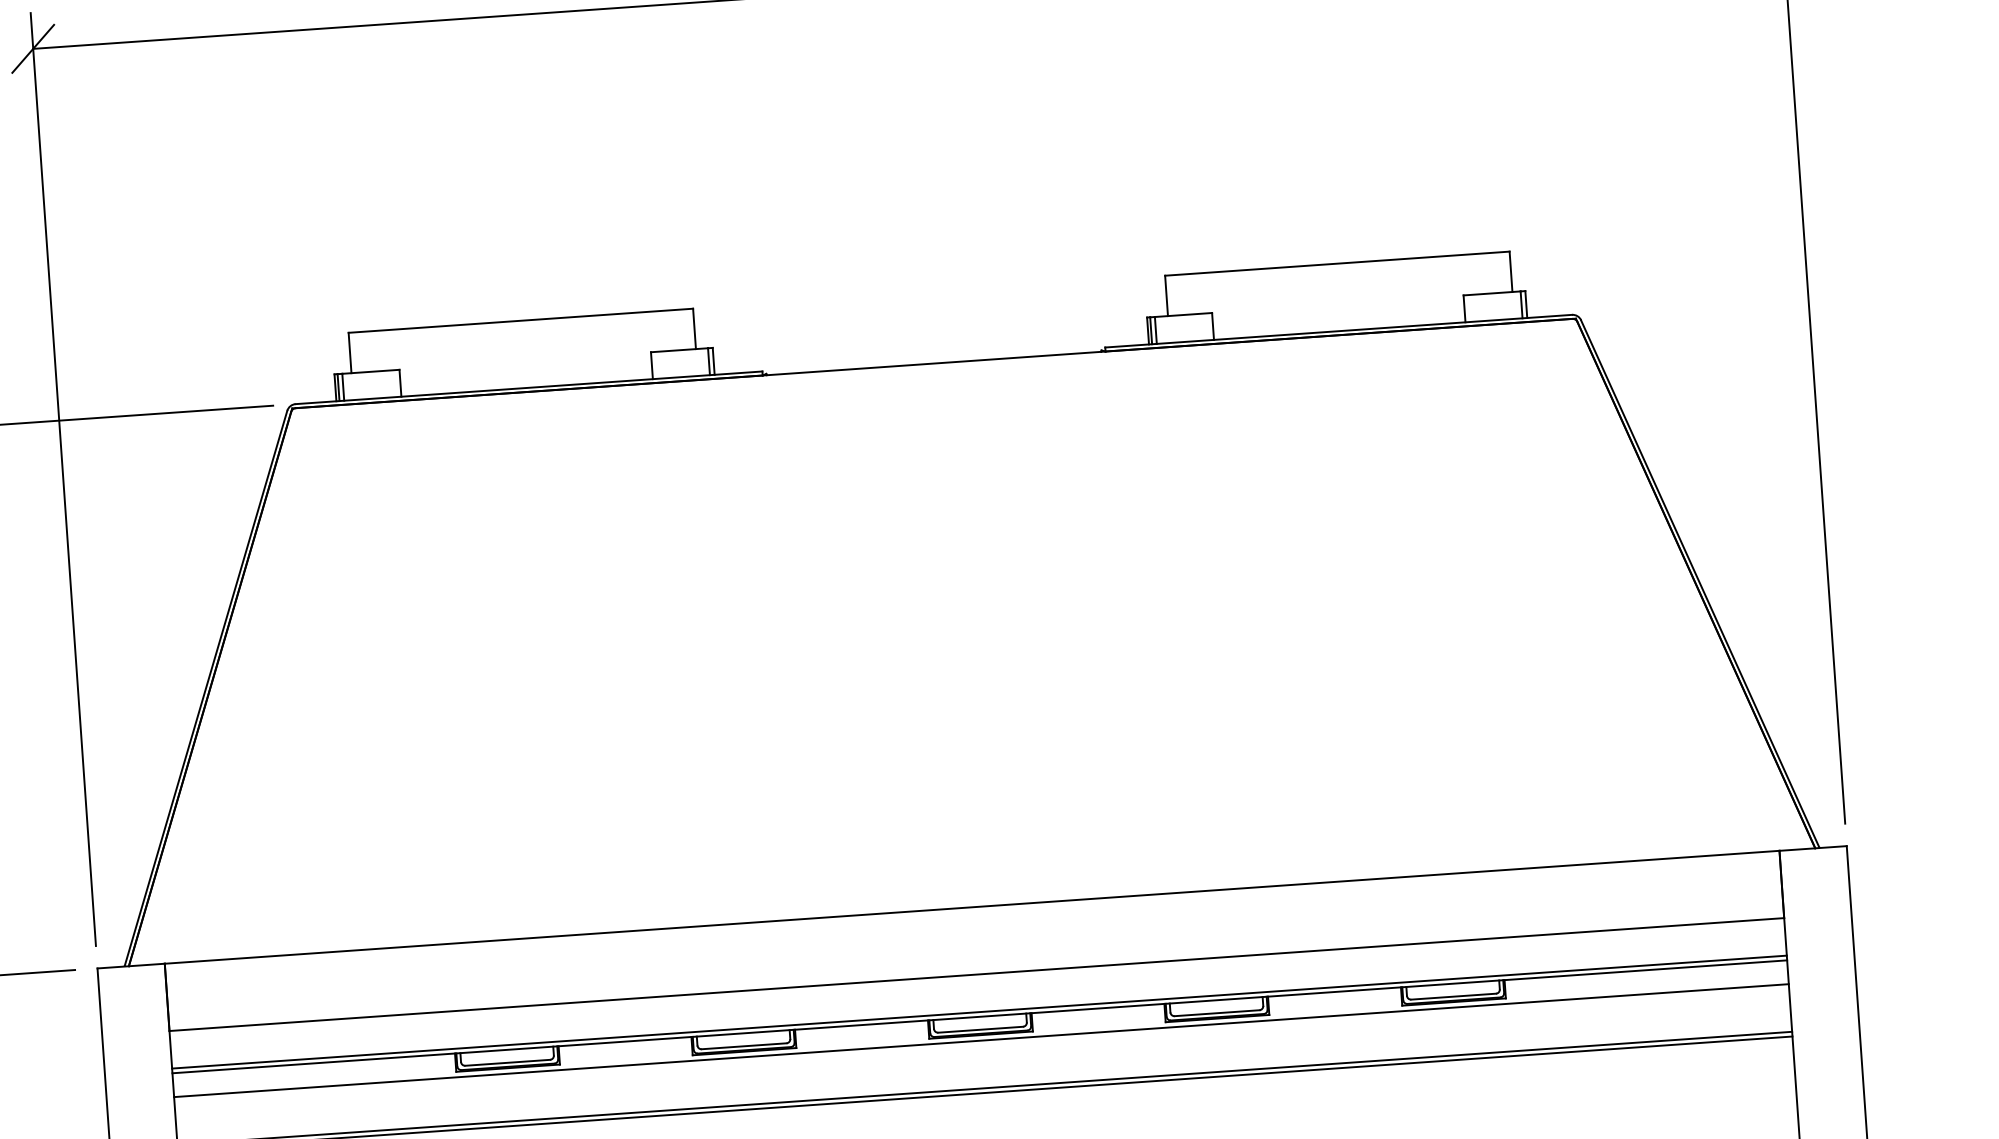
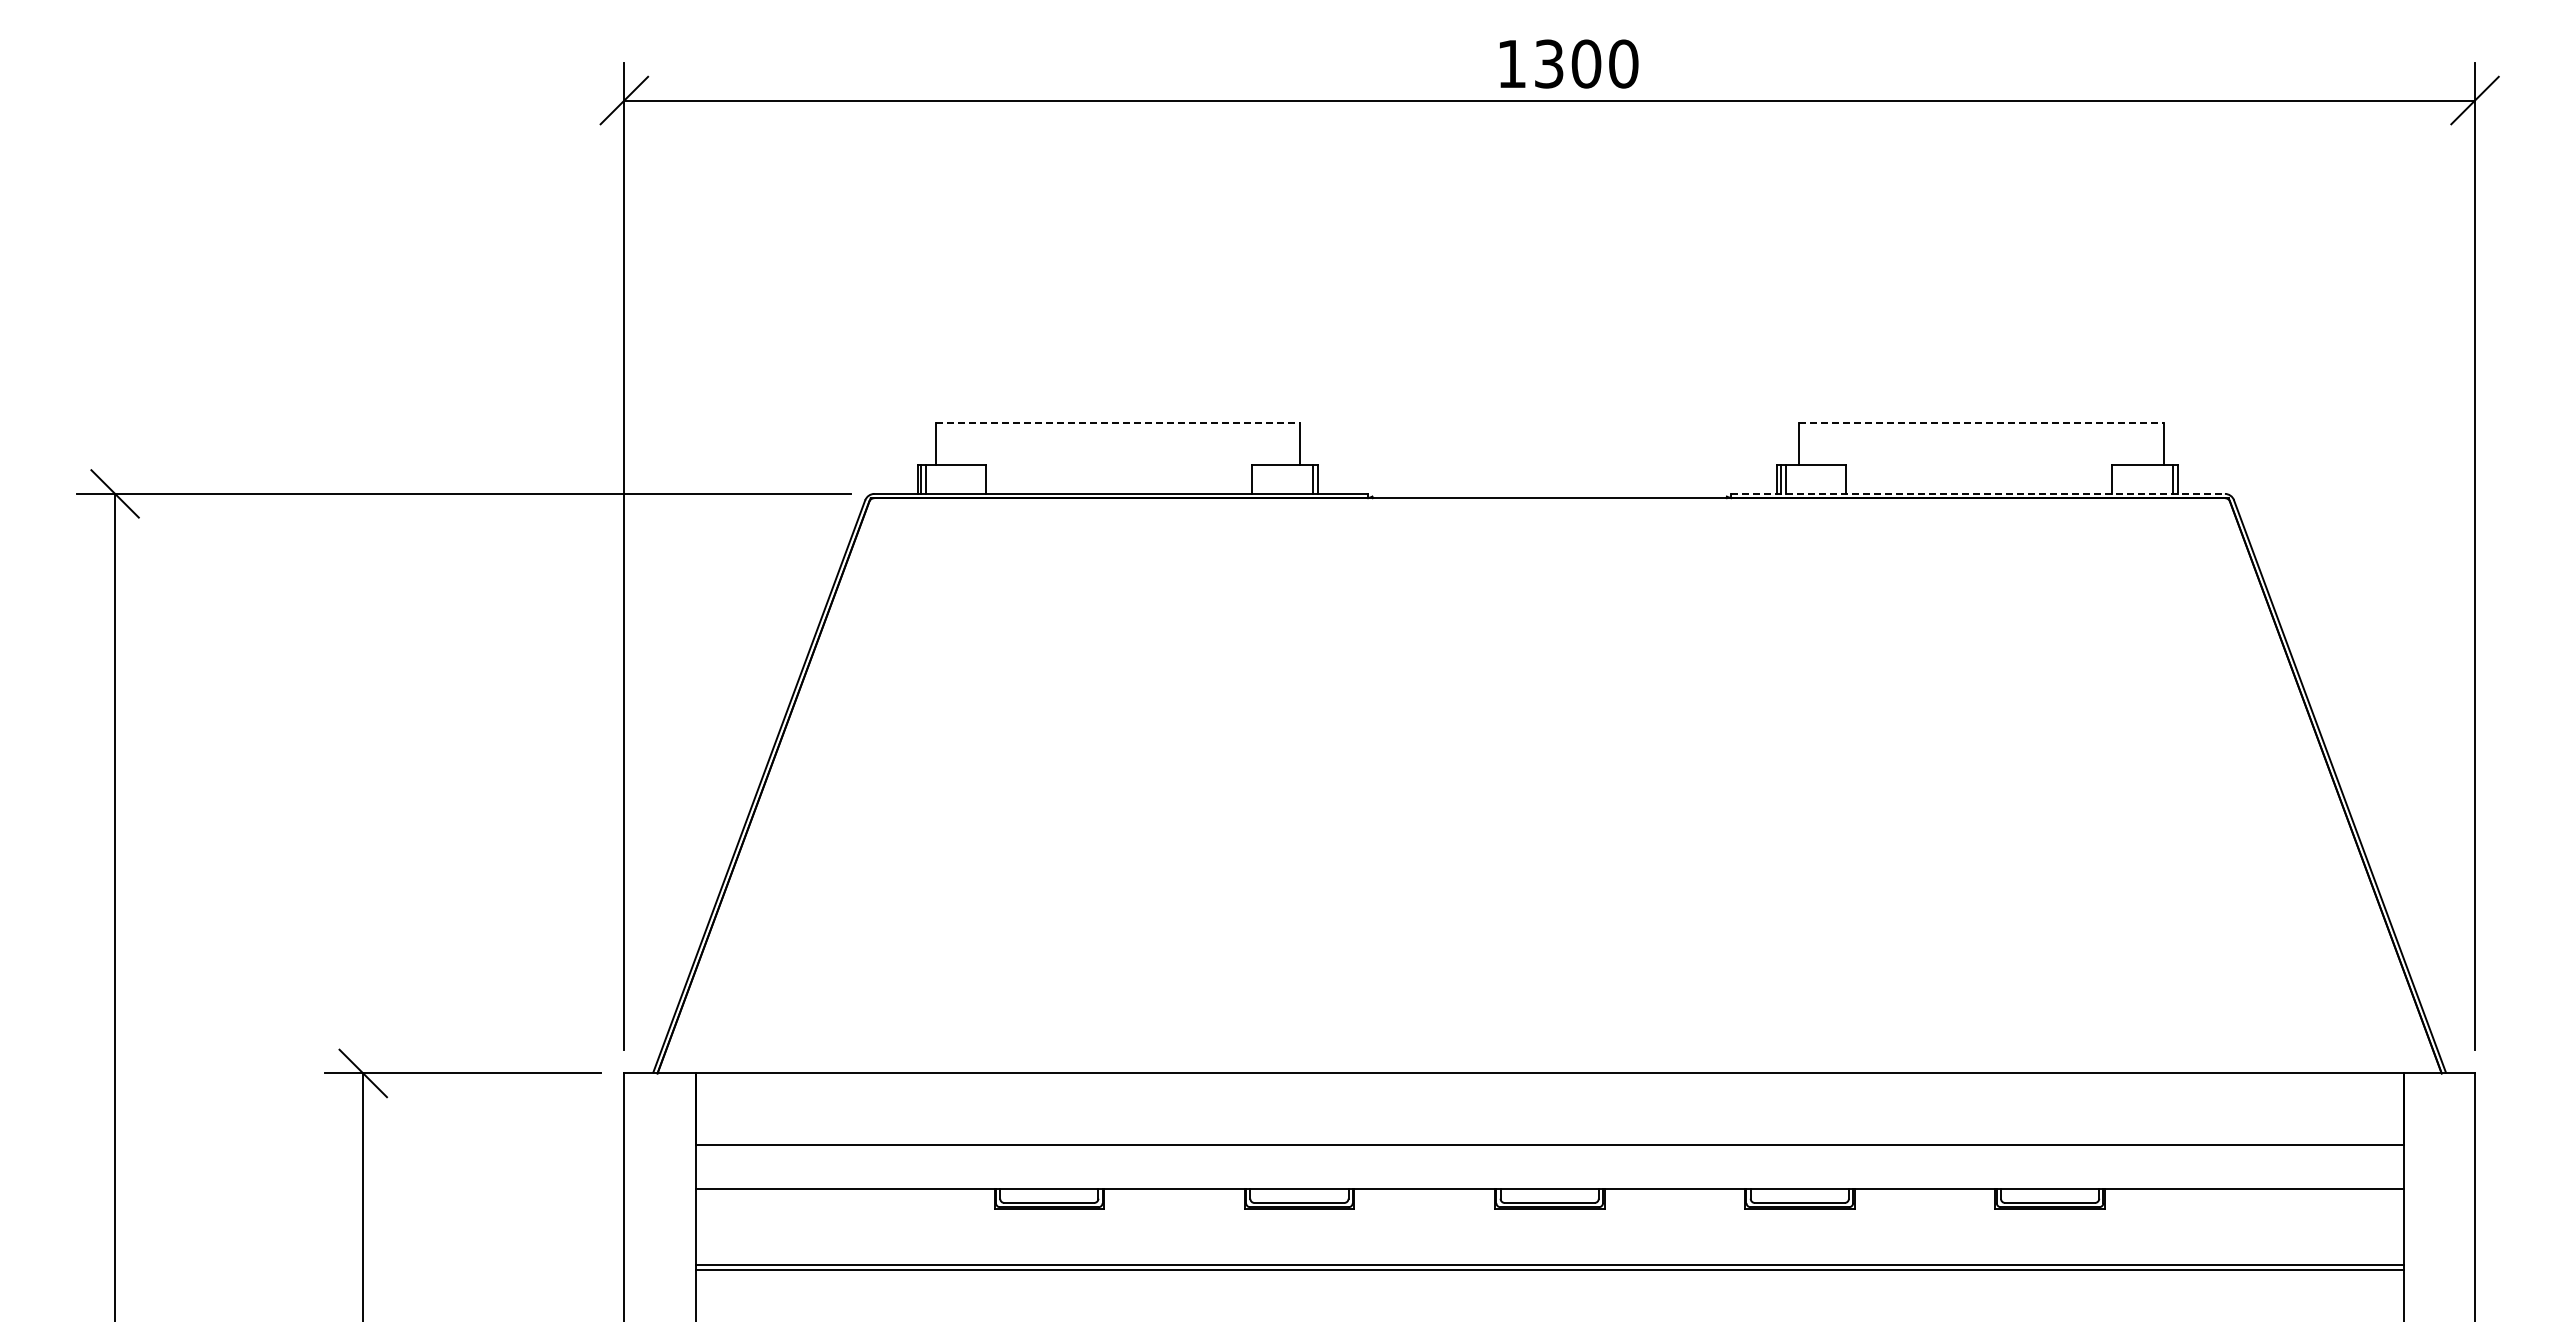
line: (1338, 263) -> (1982, 422), solid -> dashed
line: (521, 320) -> (1118, 422), solid -> dashed
line: (1338, 330) -> (1977, 493), solid -> dashed
line: (979, 1012) -> (1549, 1184), removed
line: (981, 1040) -> (1549, 1214), removed

